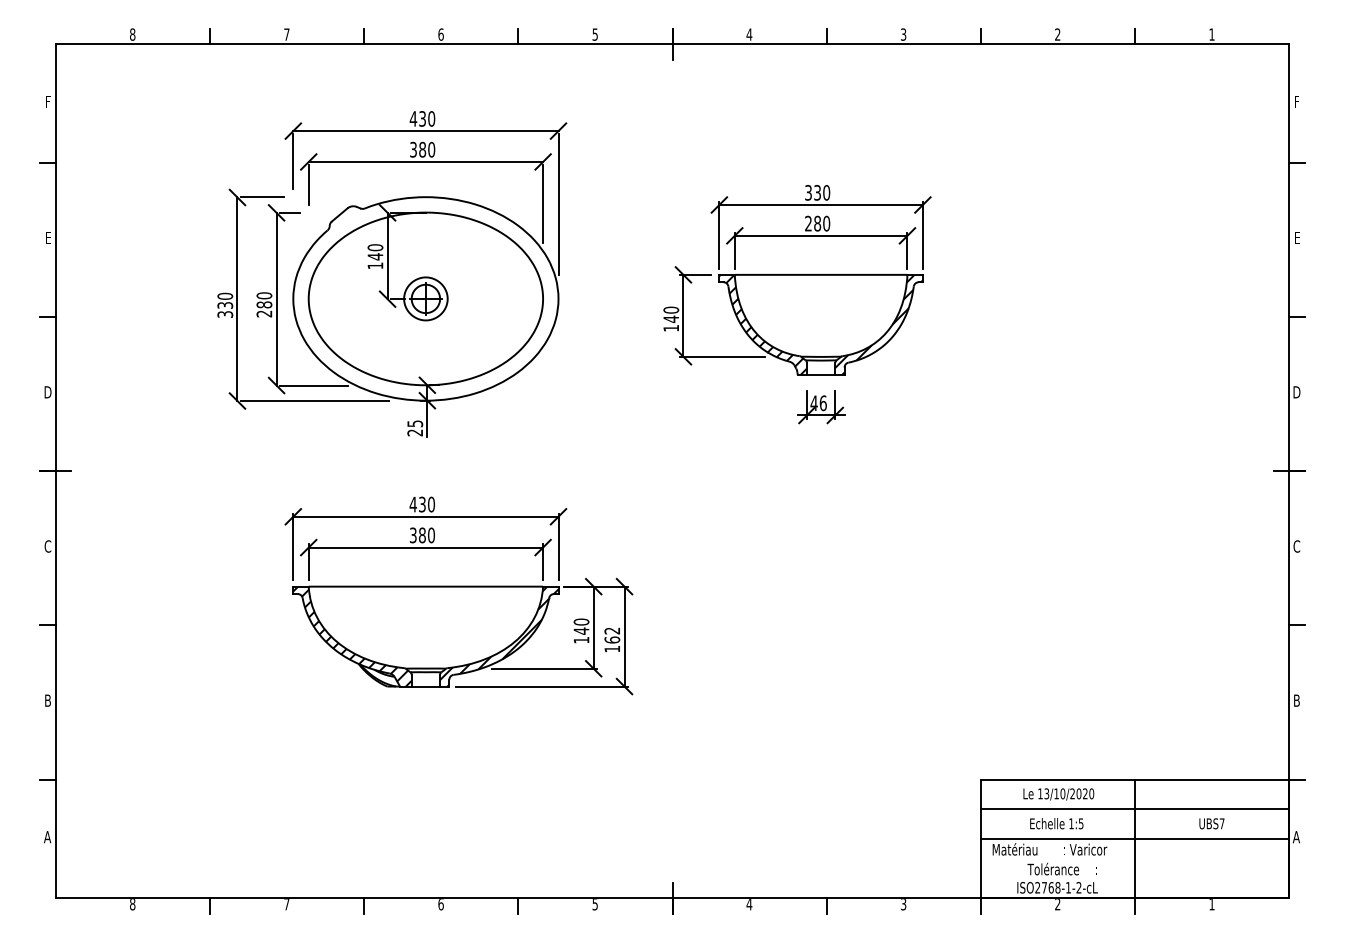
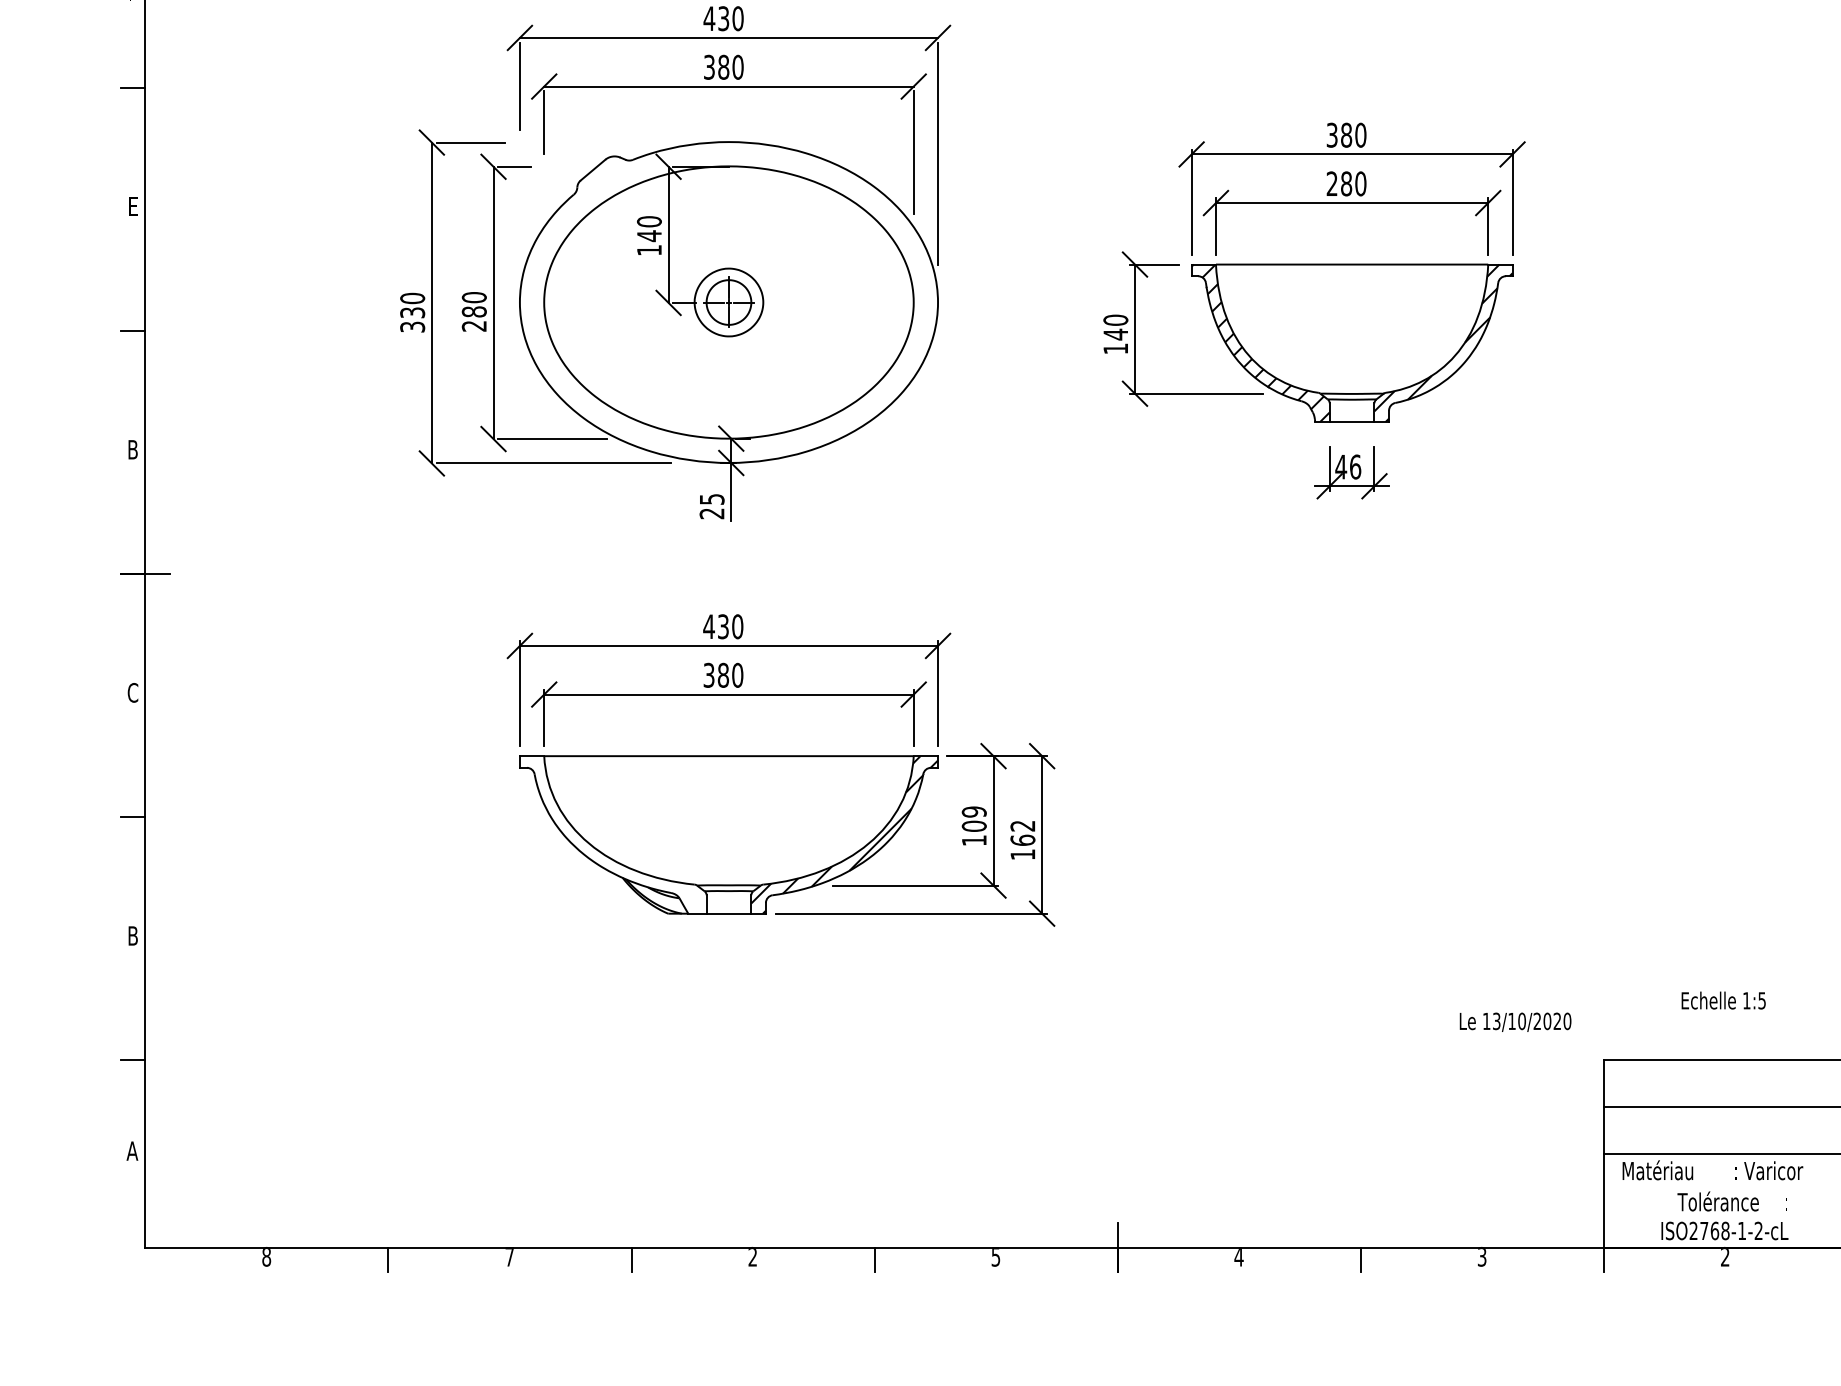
text: (817, 192) -> (1346, 134), 330 -> 380
text: (47, 392) -> (132, 450), D -> B
text: (581, 626) -> (974, 818), 140 -> 109
hatch: (352, 636) -> (613, 834), removed
text: (1058, 794) -> (1515, 1022), moved
text: (1056, 823) -> (1723, 1000), moved
text: (440, 904) -> (751, 1257), 6 -> 2

